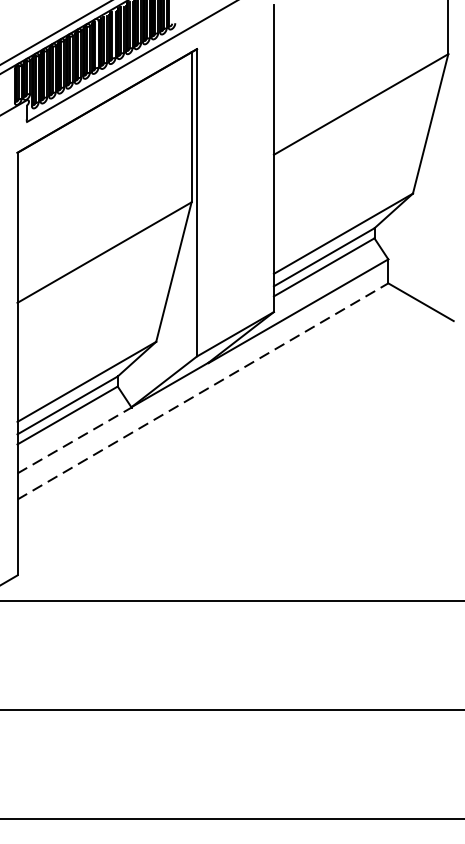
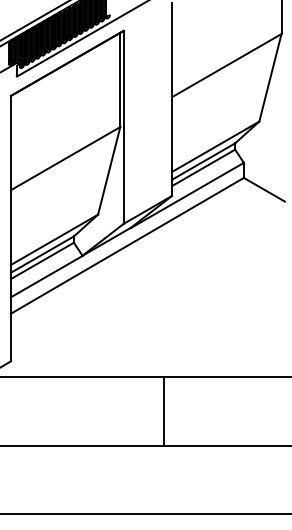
line: (203, 390) -> (127, 245), dashed -> solid
line: (75, 440) -> (47, 276), dashed -> solid
line: (261, 655) -> (164, 411), added

